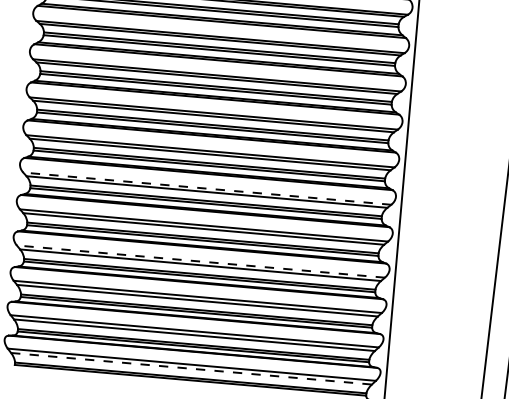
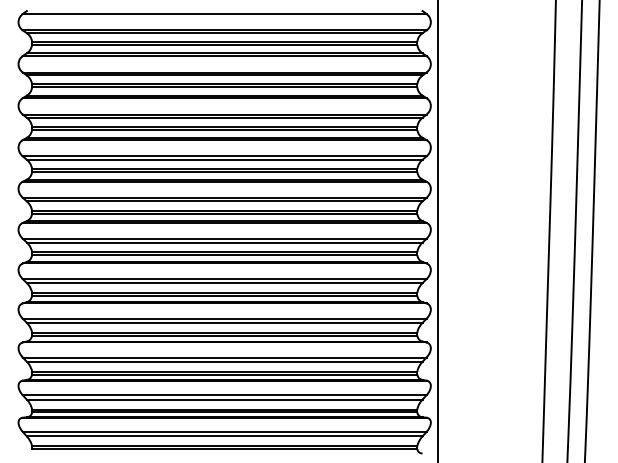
line: (207, 188) -> (224, 238), dashed -> solid
line: (200, 261) -> (224, 318), dashed -> solid
line: (191, 368) -> (224, 436), dashed -> solid

